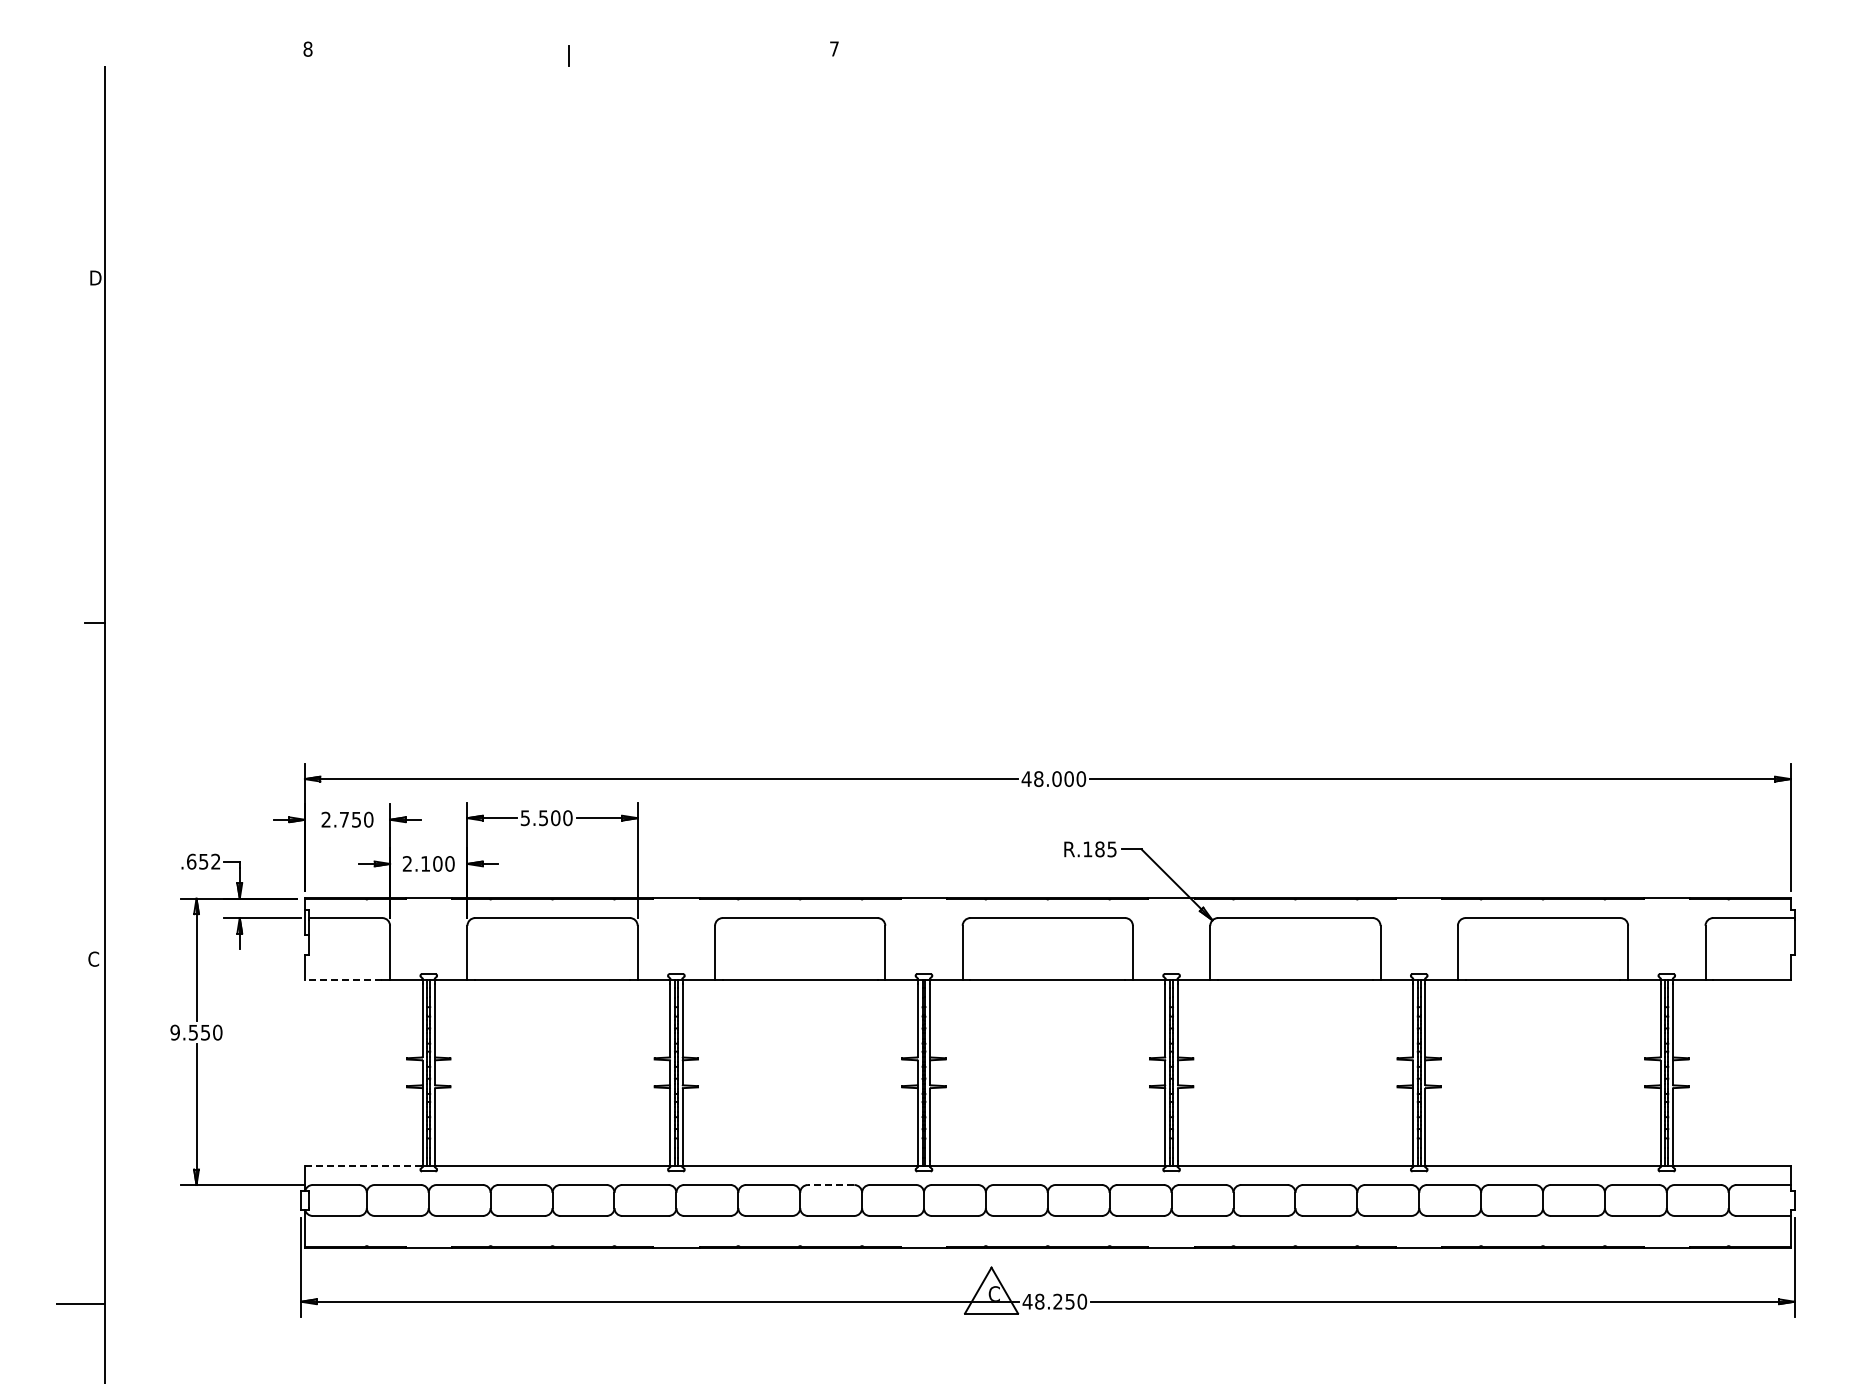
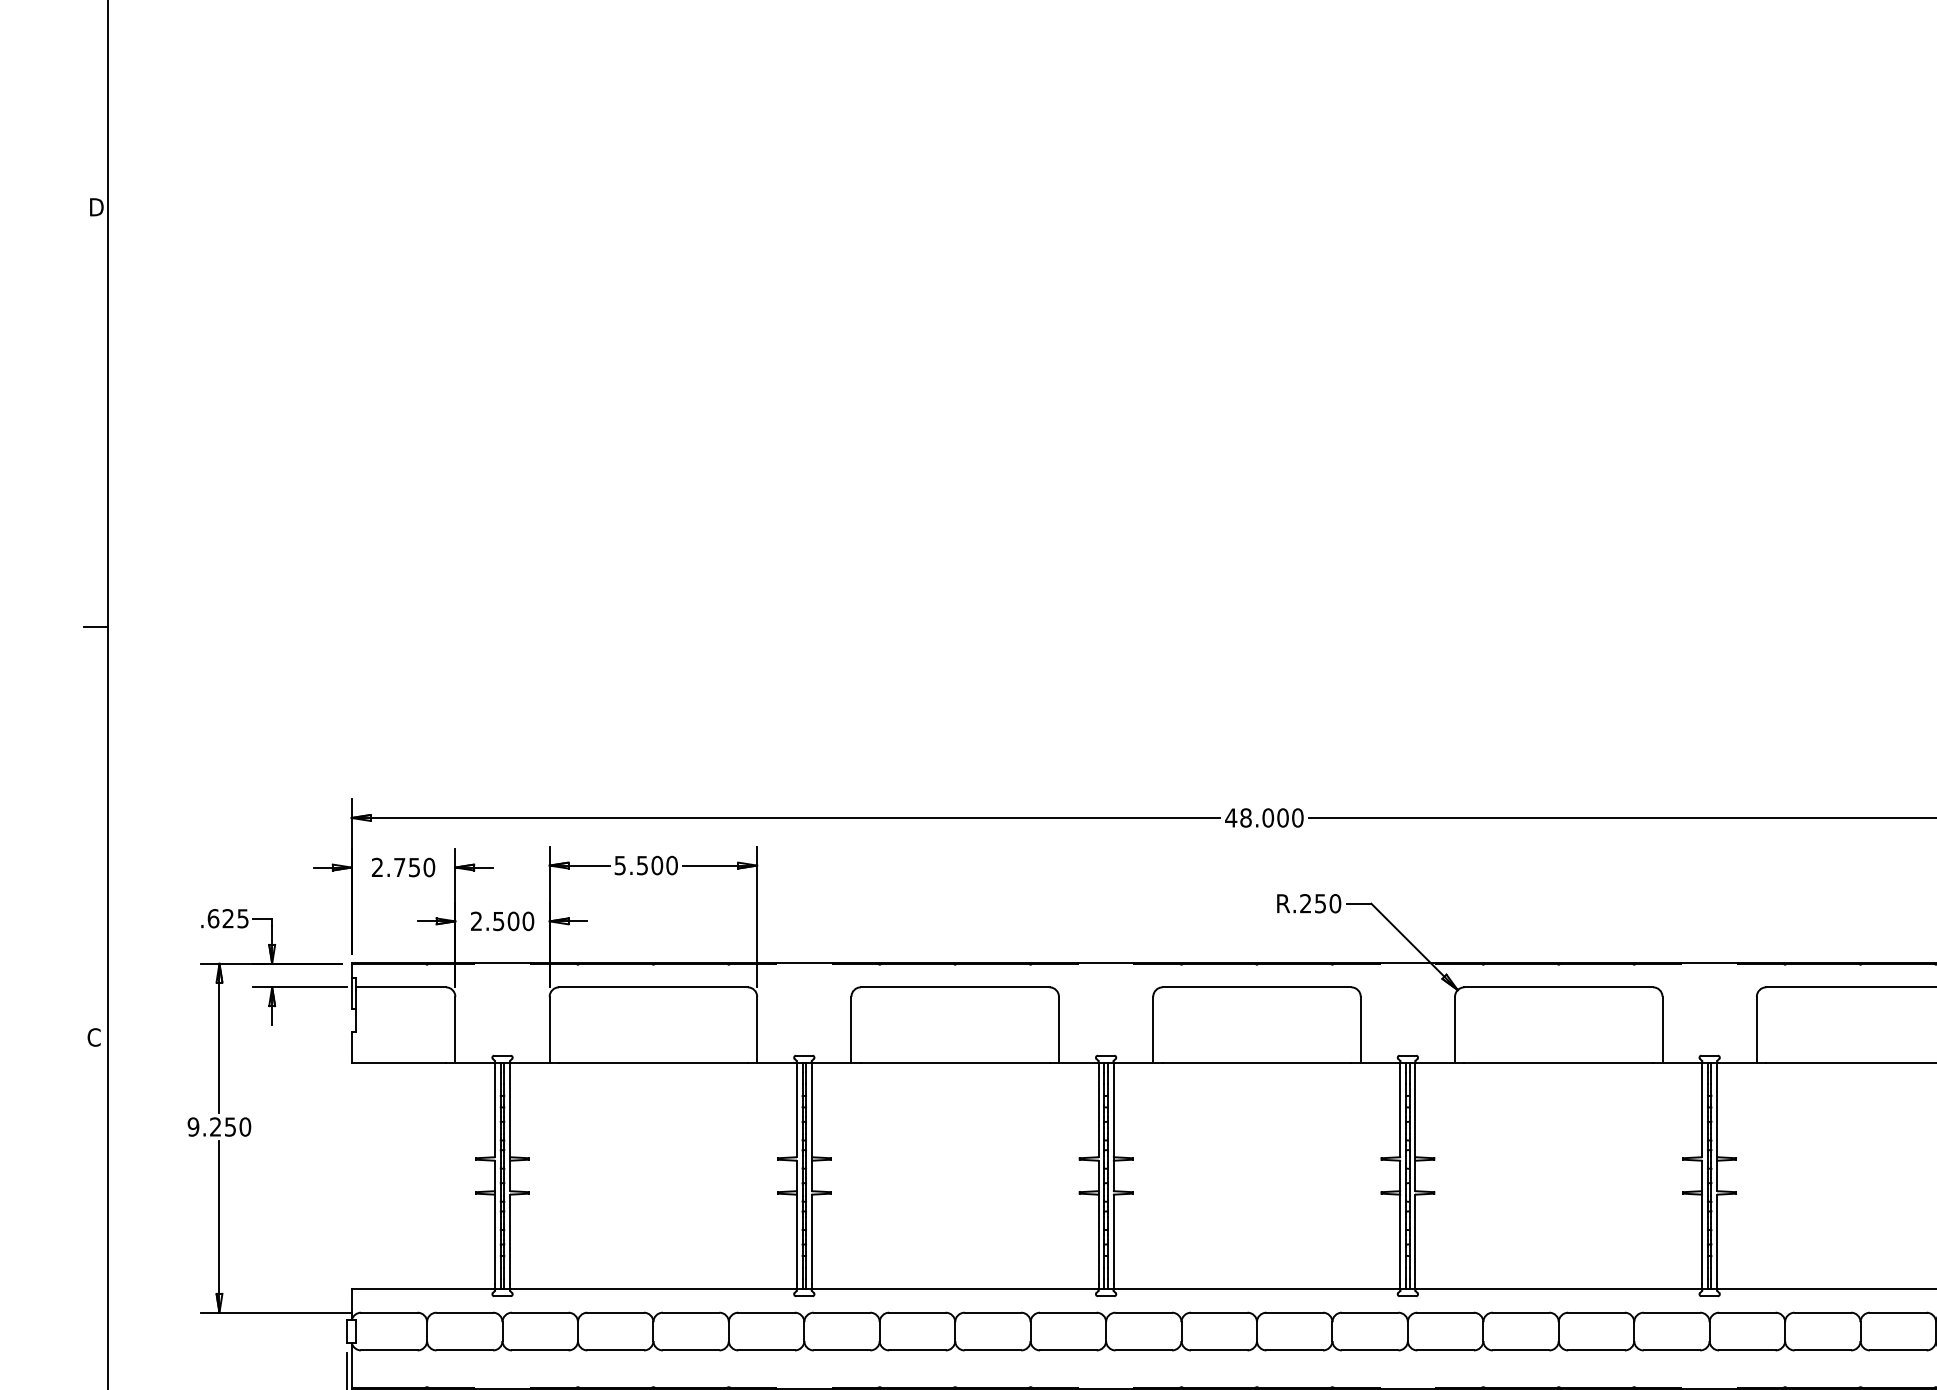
text: (1099, 849) -> (1320, 903), R.185 -> R.250
text: (209, 861) -> (235, 918), .652 -> .625
text: (425, 863) -> (498, 920), 2.100 -> 2.500
line: (343, 979) -> (398, 1062), dashed -> solid
text: (193, 1032) -> (215, 1126), 9.550 -> 9.250
line: (362, 1165) -> (421, 1288), dashed -> solid
line: (830, 1185) -> (992, 1313), dashed -> solid

